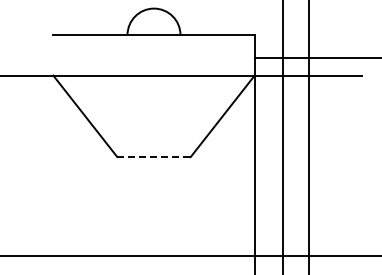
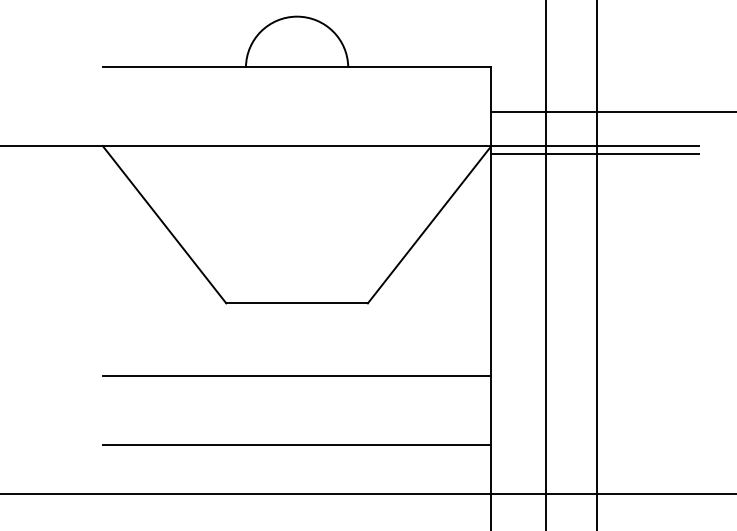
line: (308, 79) -> (595, 153), added
line: (154, 157) -> (298, 304), dashed -> solid
line: (153, 194) -> (296, 375), added
line: (153, 230) -> (296, 445), added

